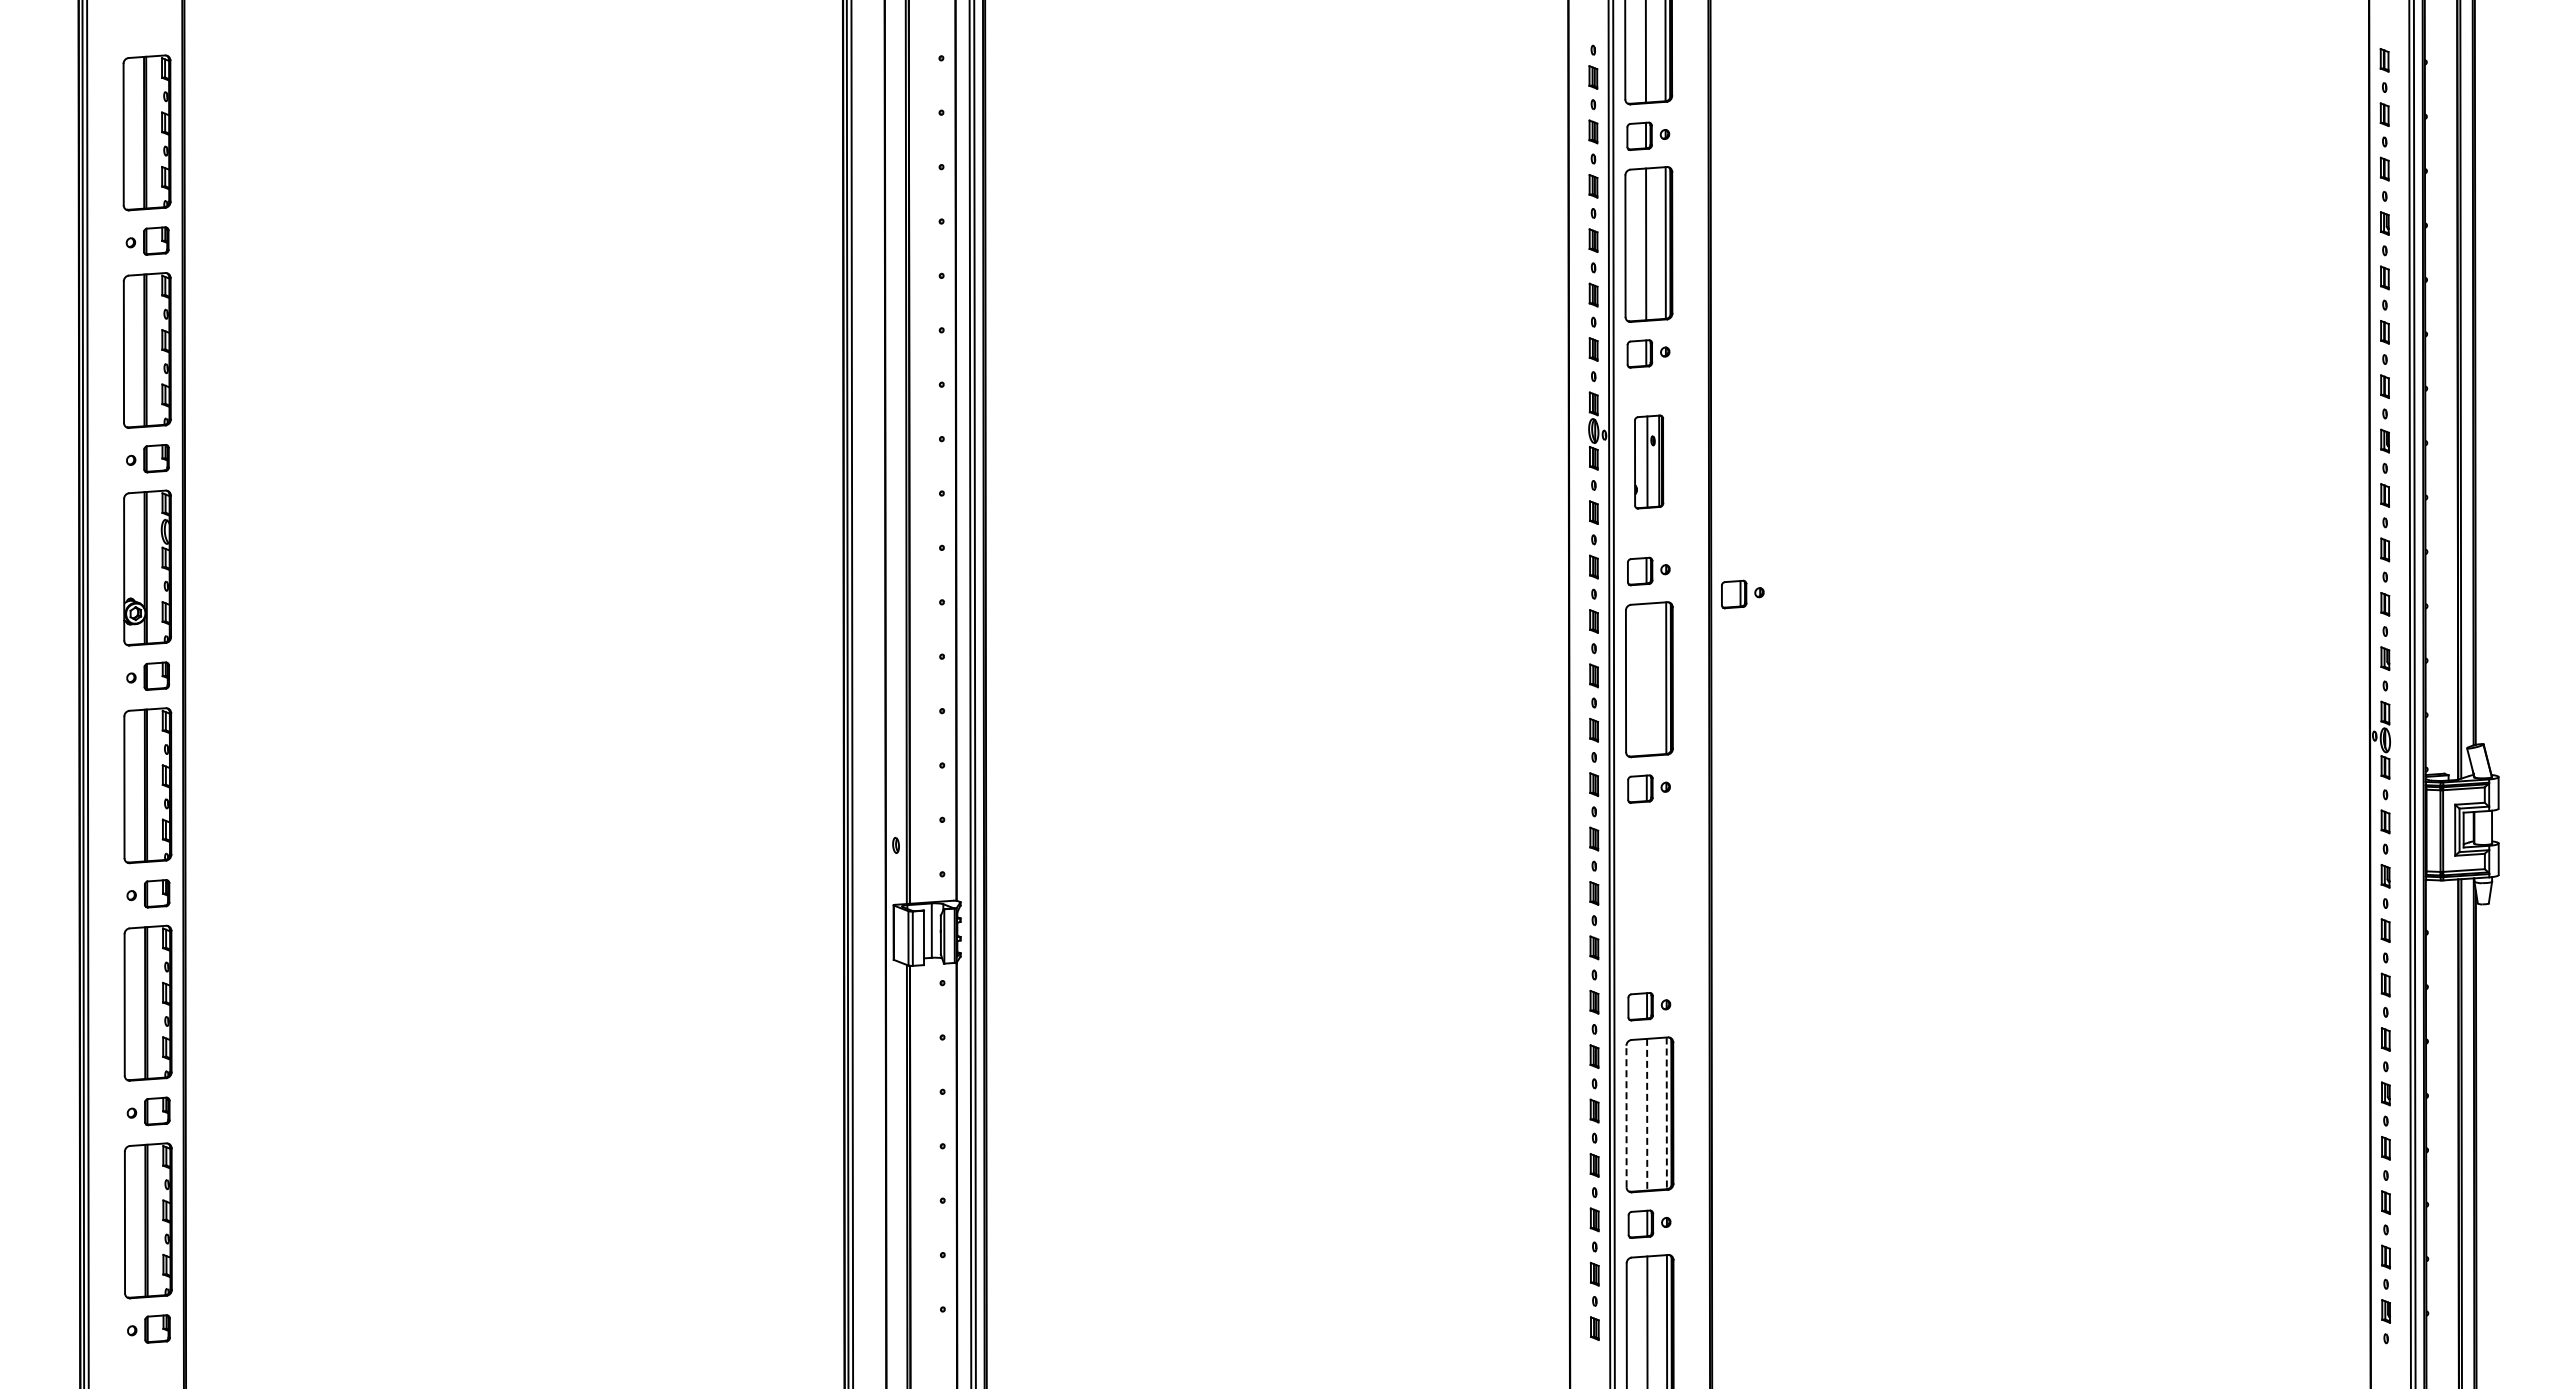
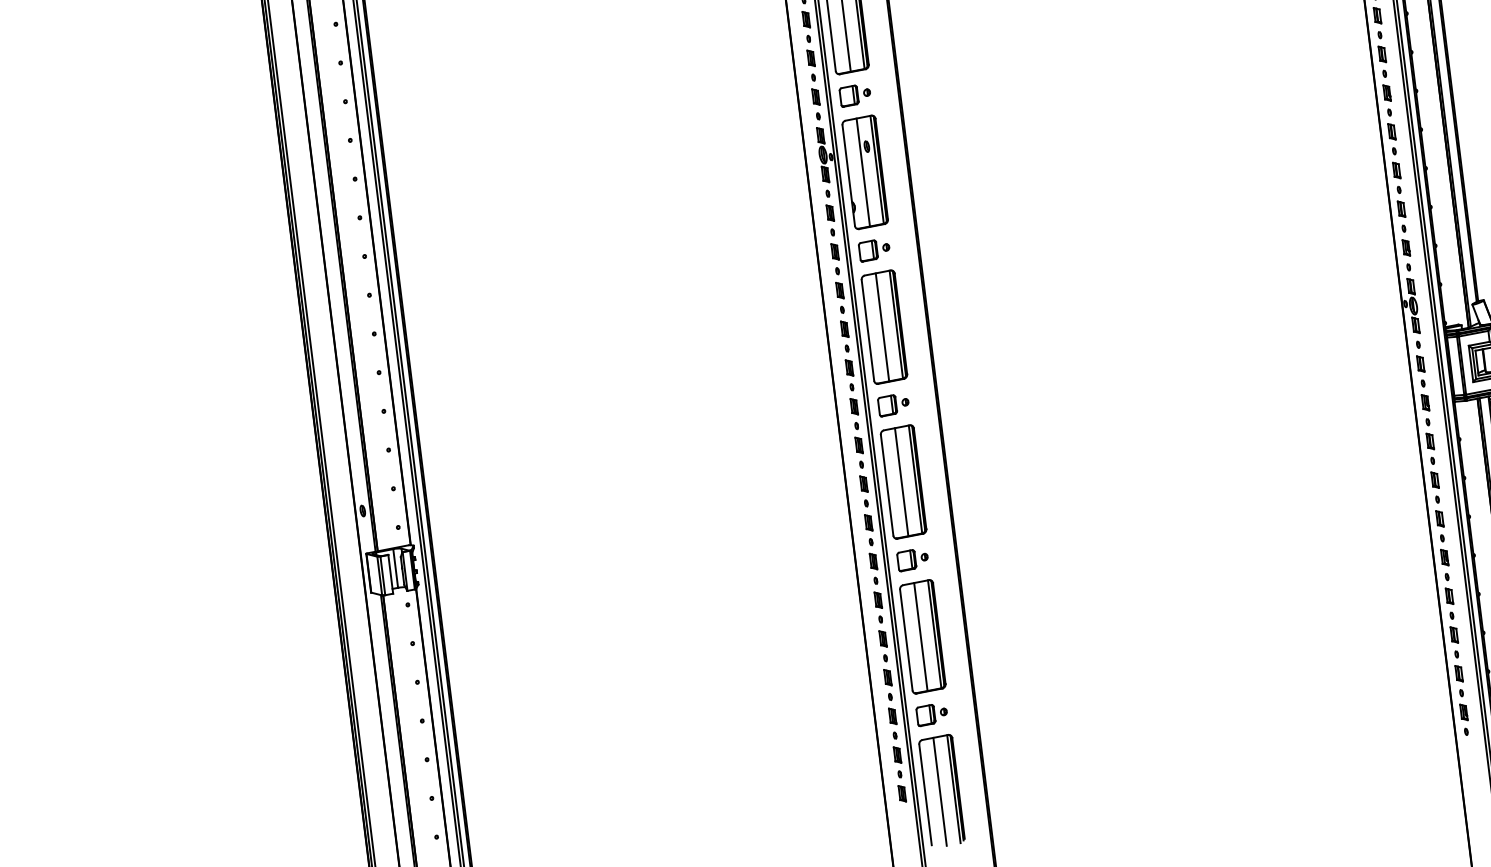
part: (1648, 461) -> (864, 172), size x1.67
part: (1742, 594) -> (943, 258), removed
line: (1646, 679) -> (882, 327), added
part: (1649, 896) -> (903, 481), added
line: (1666, 1113) -> (934, 634), dashed -> solid
line: (1647, 1114) -> (921, 636), dashed -> solid
line: (1626, 1116) -> (906, 640), dashed -> solid

